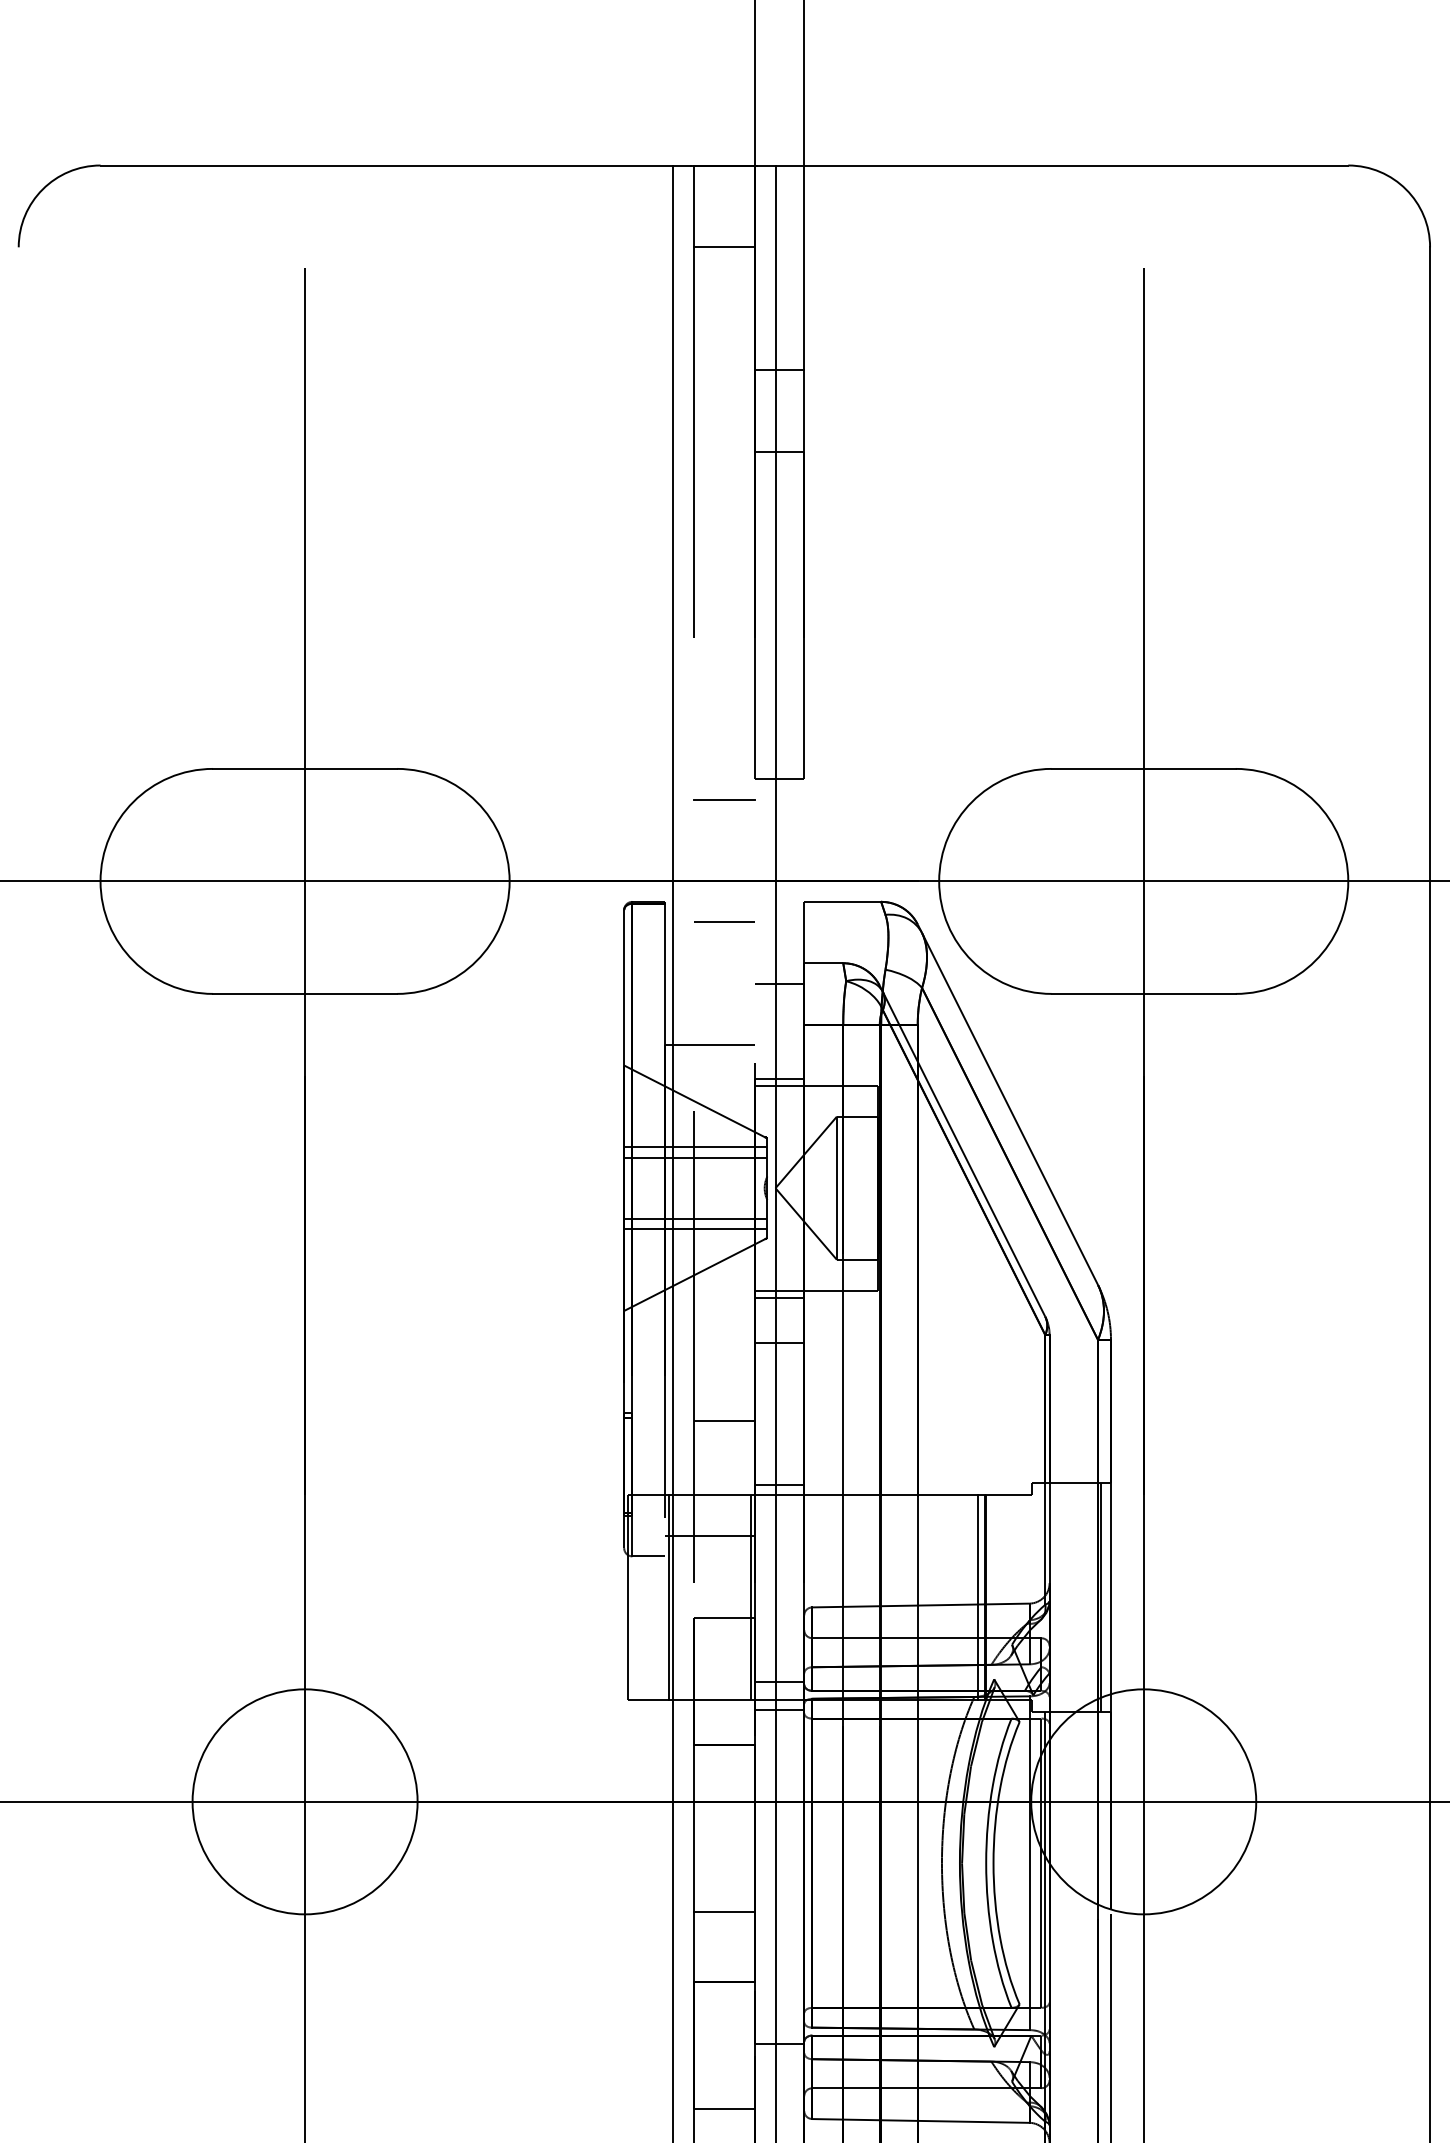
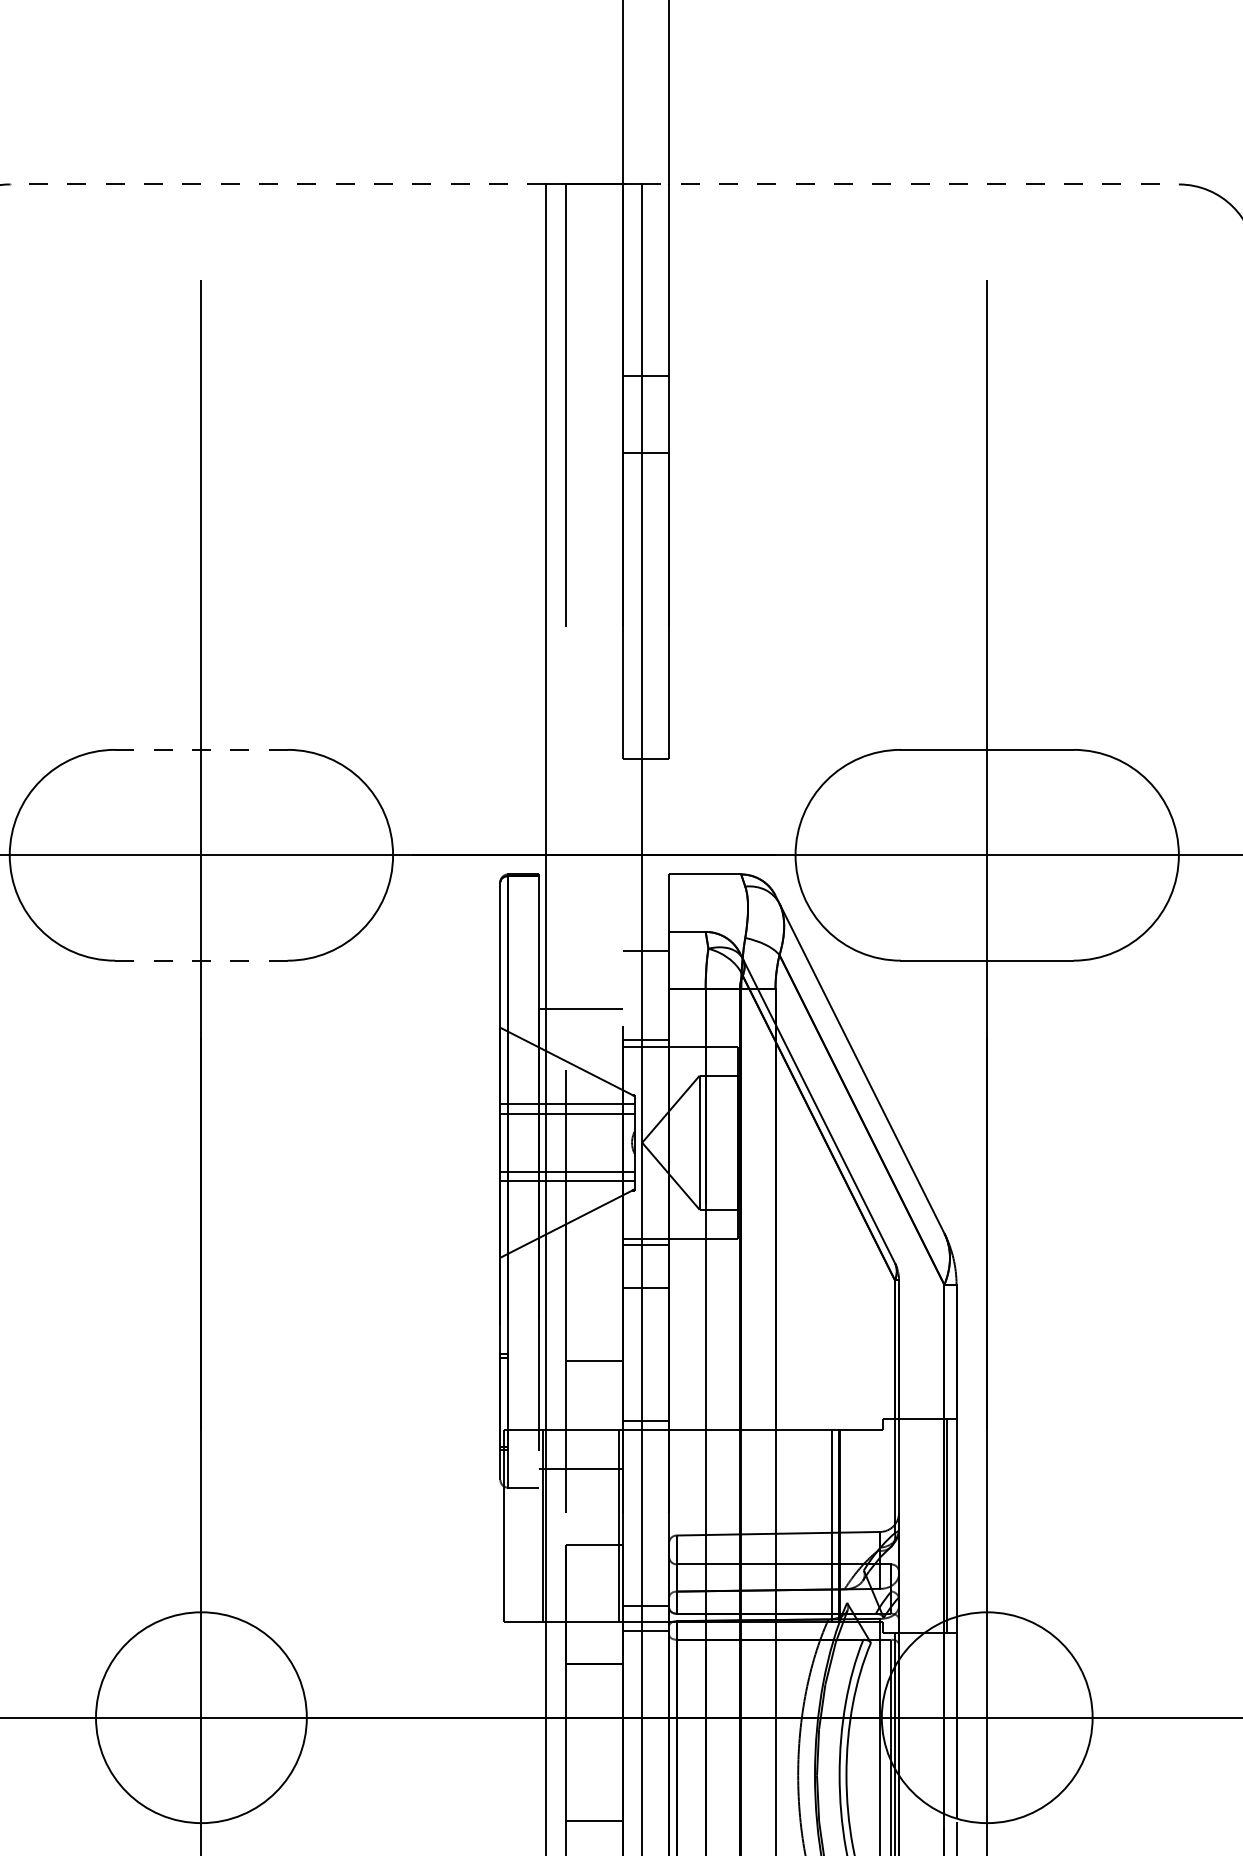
line: (386, 165) -> (277, 184), solid -> dashed
line: (1062, 165) -> (911, 184), solid -> dashed
line: (724, 247) -> (594, 261), removed
line: (304, 768) -> (200, 749), solid -> dashed
line: (724, 799) -> (594, 778), removed
line: (724, 922) -> (594, 893), removed
line: (305, 993) -> (201, 960), solid -> dashed

